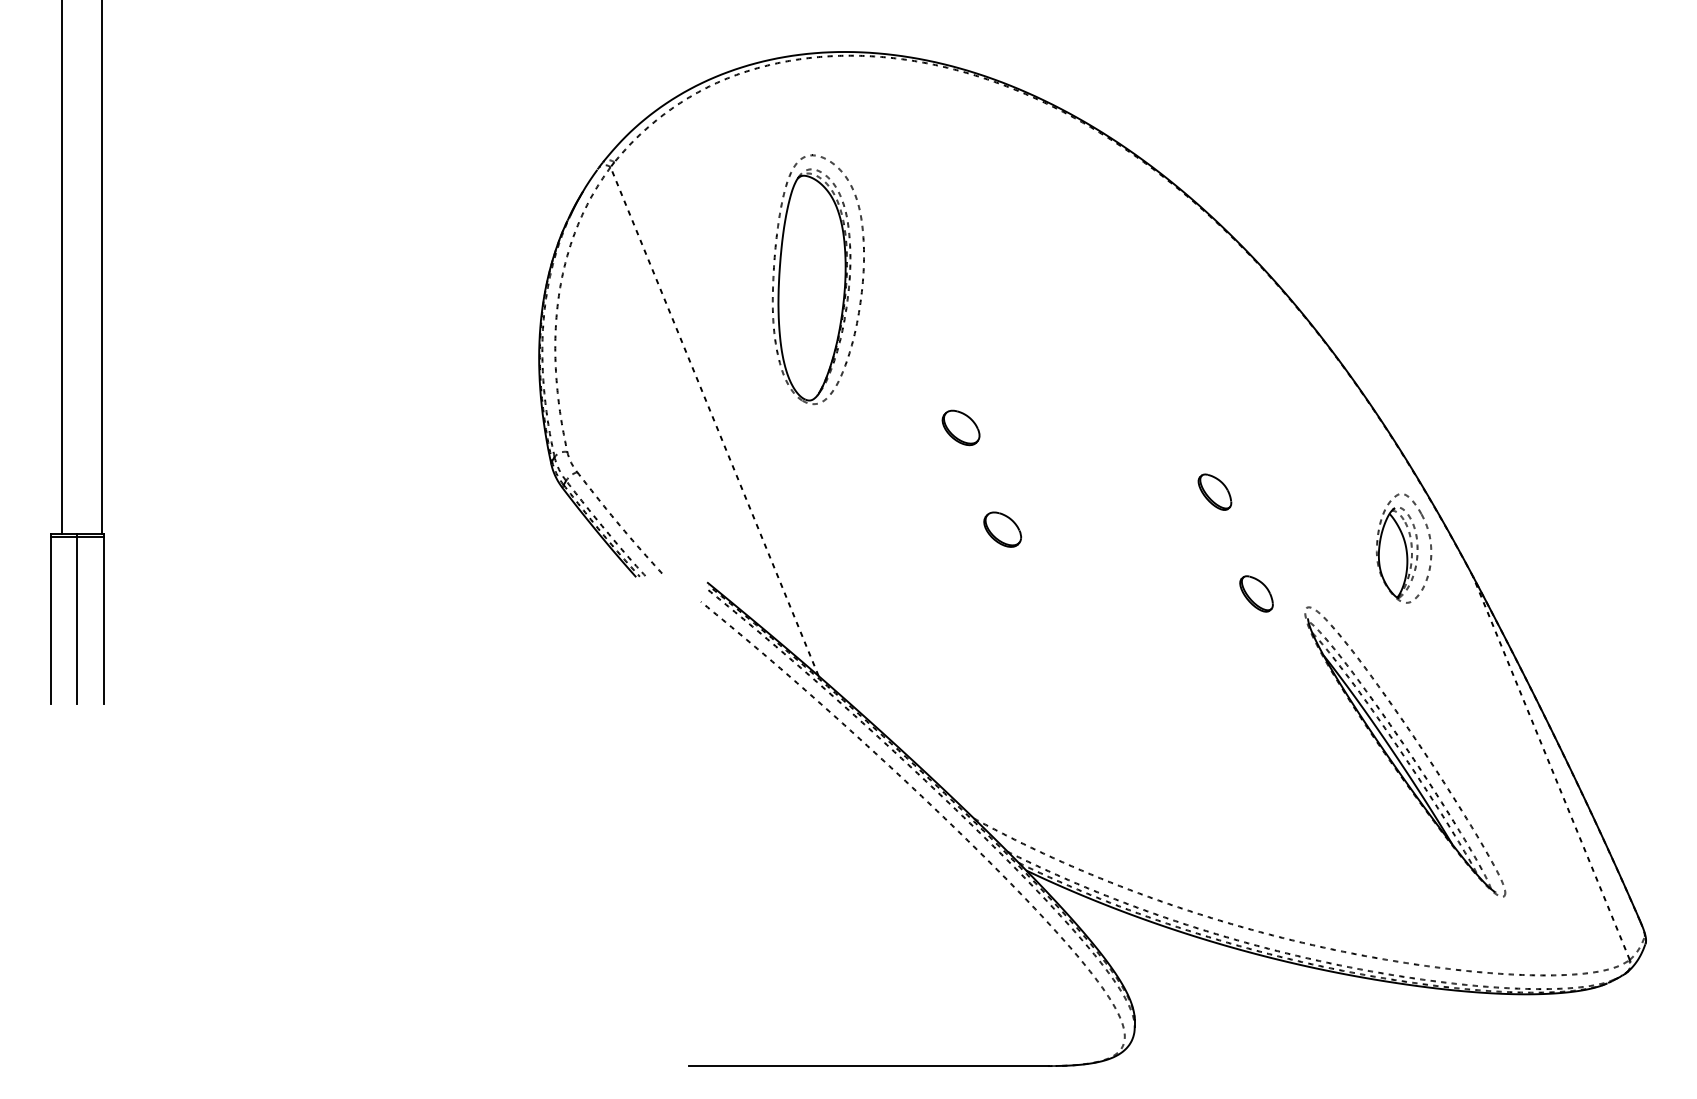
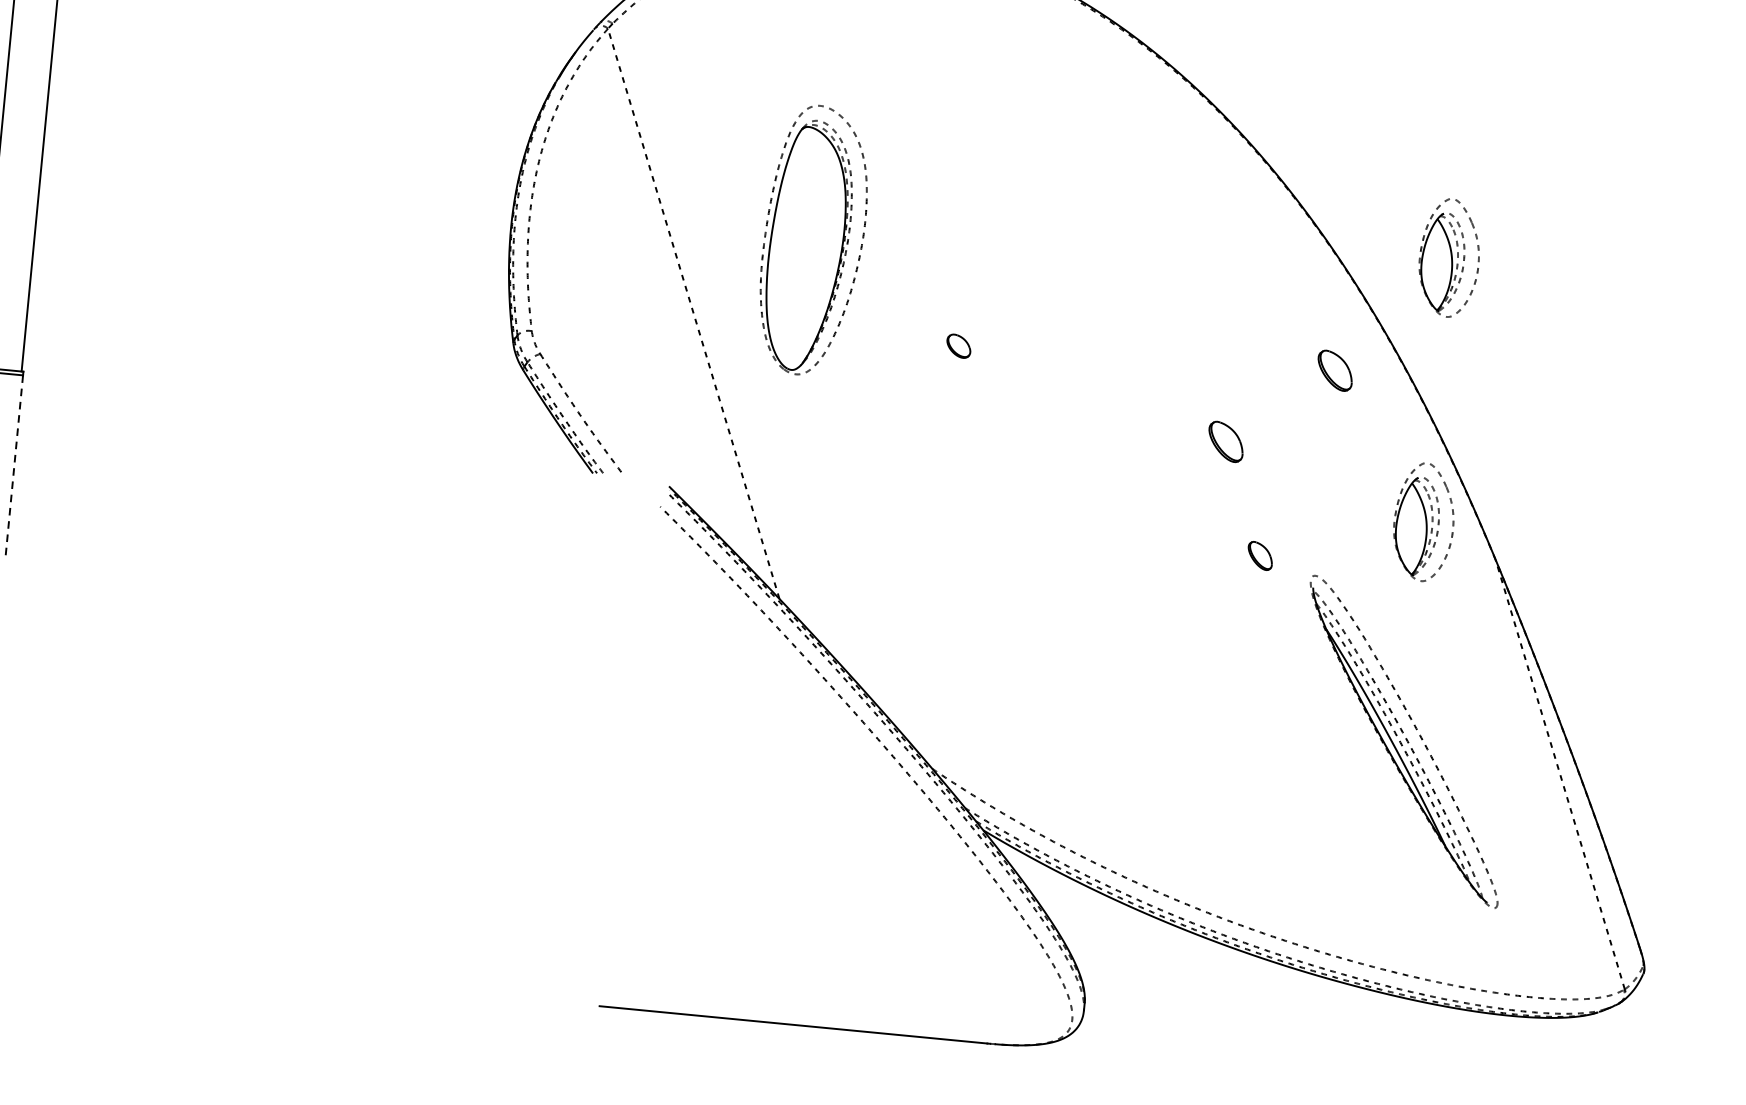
part: (817, 279) -> (812, 240), moved
part: (1404, 303) -> (1450, 258), added
part: (1308, 416) -> (1334, 369), added
part: (960, 427) -> (958, 345), size x0.6
part: (1002, 529) -> (993, 460), removed
part: (1256, 593) -> (1260, 555), size x0.7
line: (103, 621) -> (13, 465), solid -> dashed

